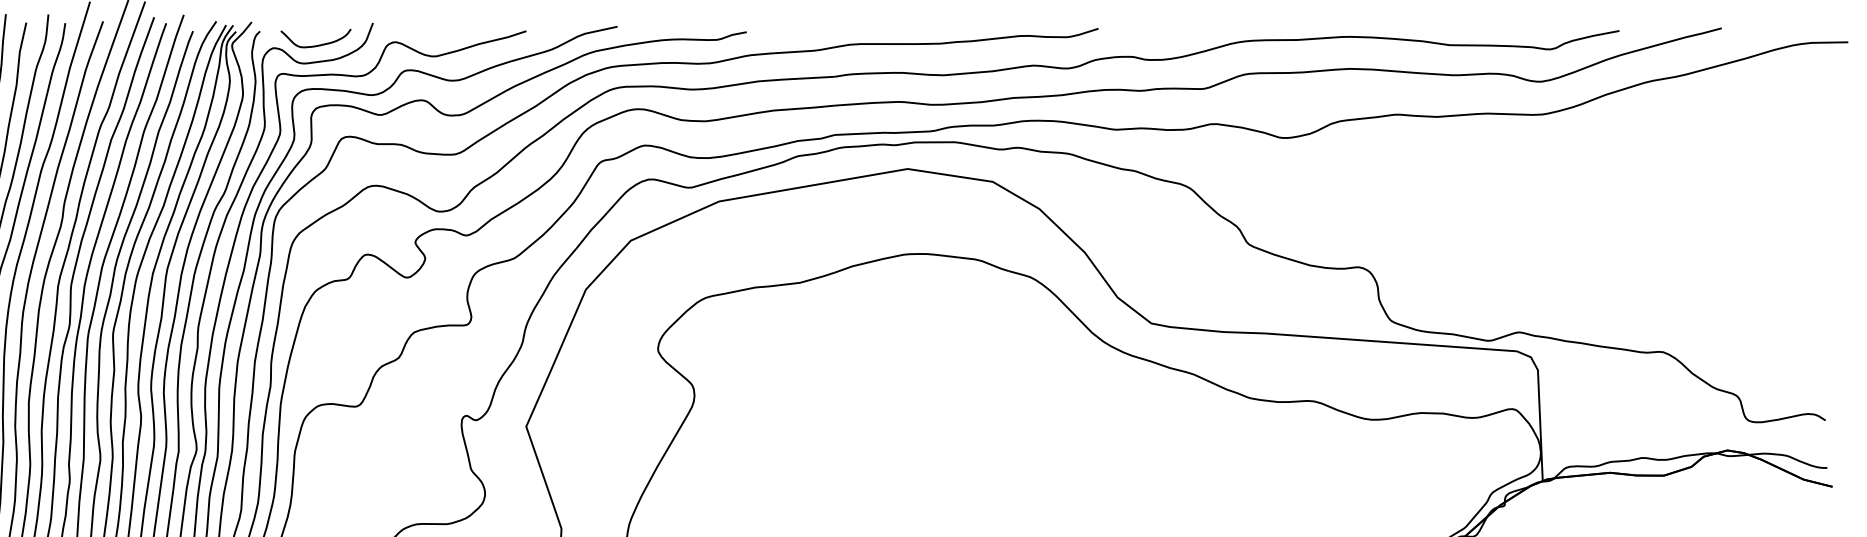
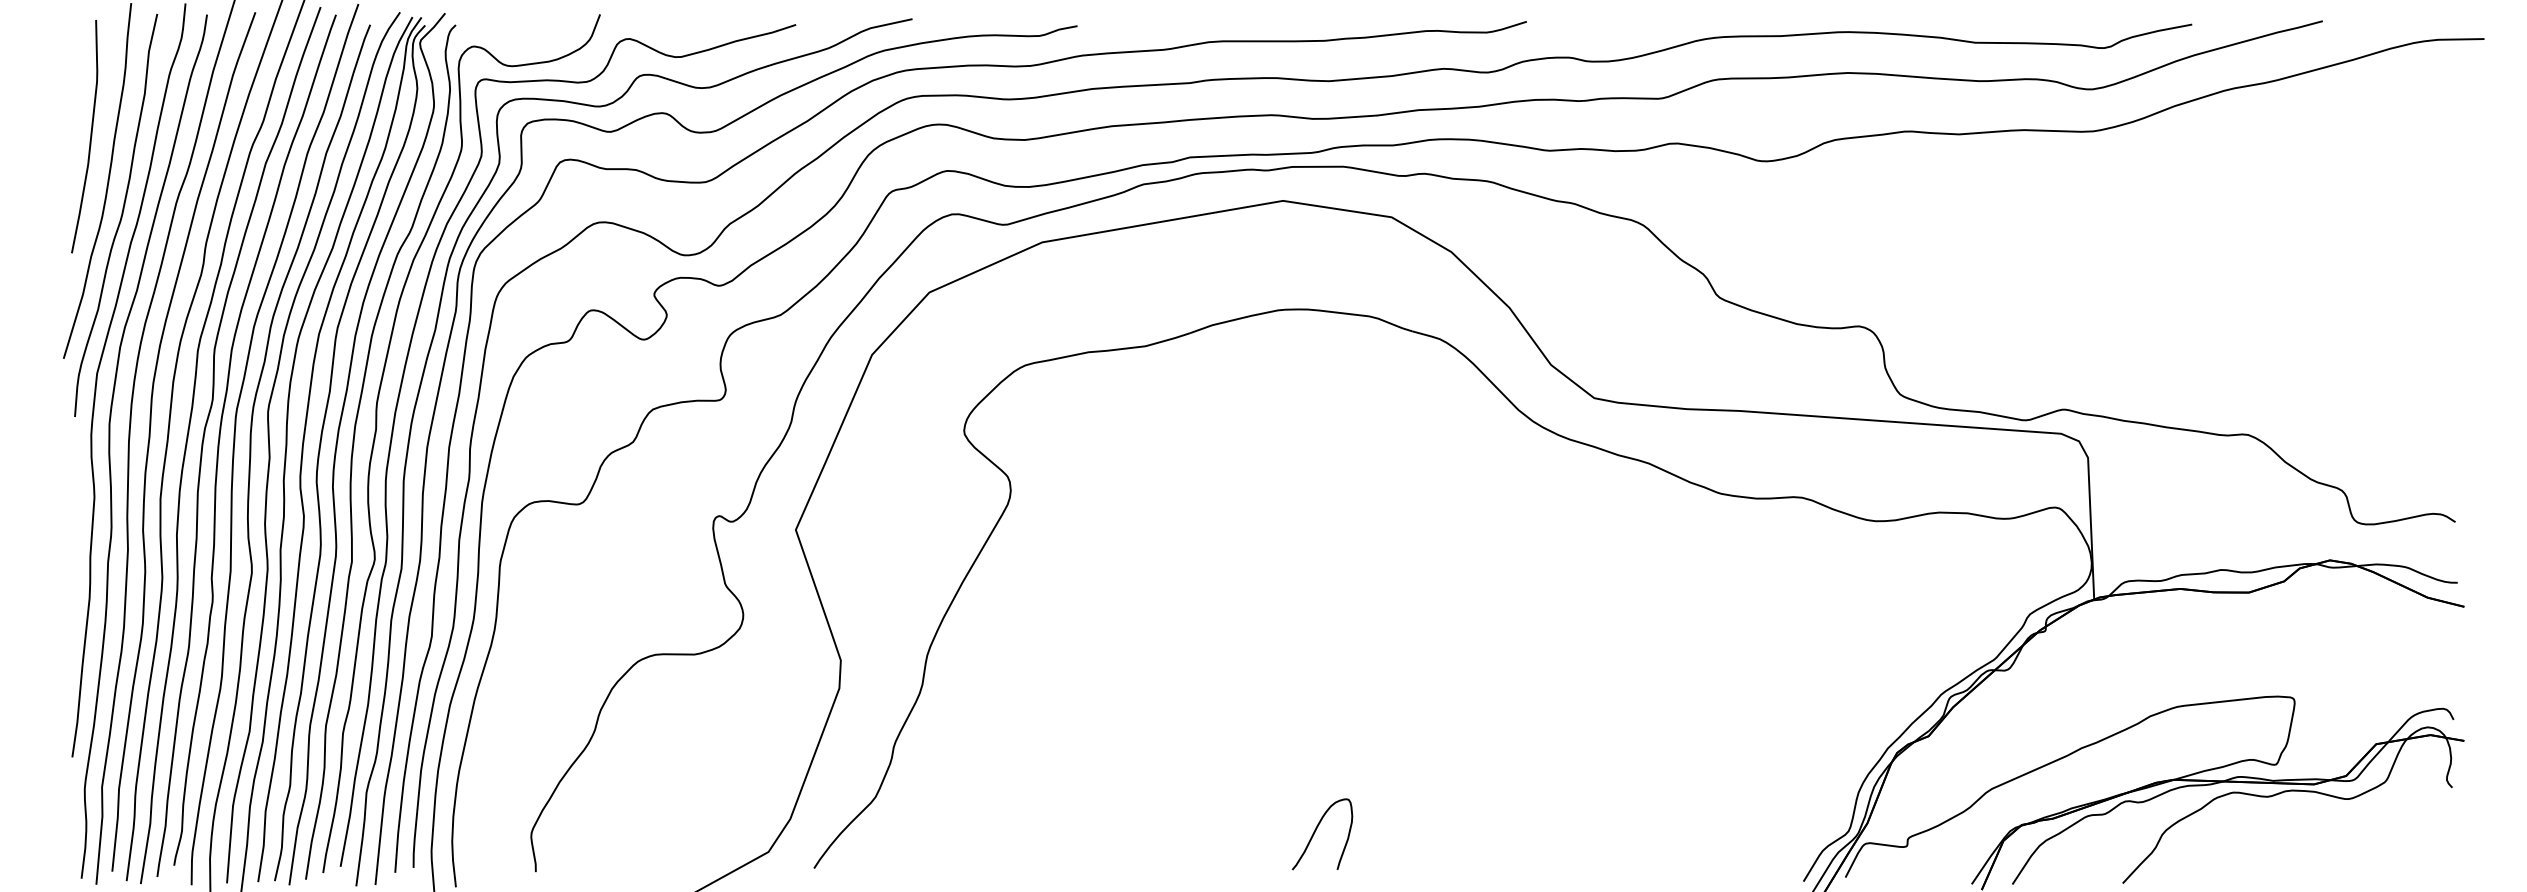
curve: (317, 44) -> (529, 42), removed

